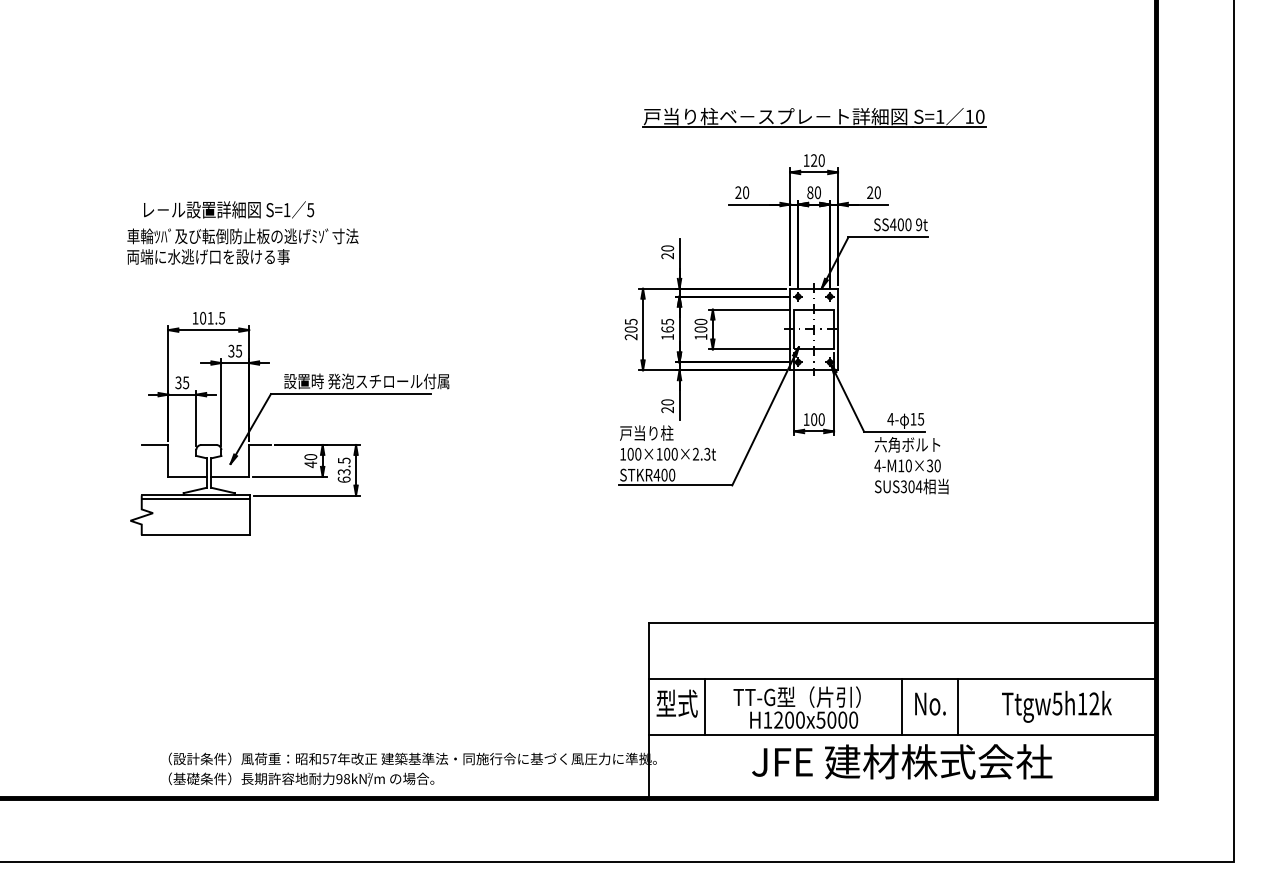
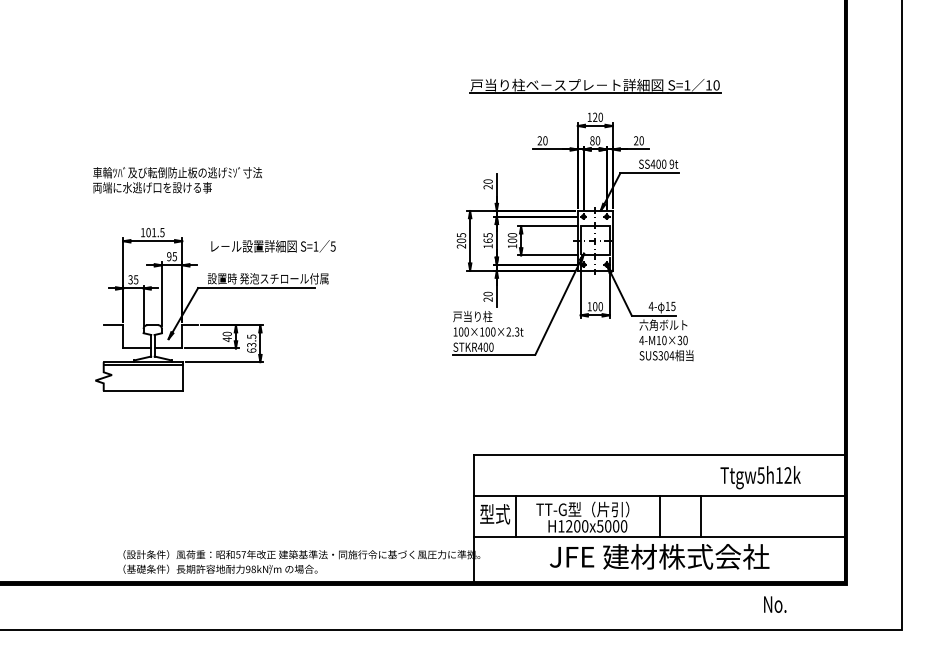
text: (228, 210) -> (273, 246), moved
text: (231, 350) -> (169, 256), 35 -> 95
text: (930, 703) -> (775, 604), moved
text: (1056, 706) -> (760, 477), moved

